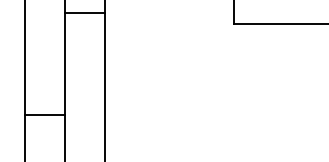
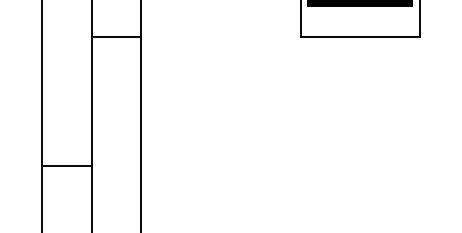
line: (84, 13) -> (116, 36), moved
line: (44, 115) -> (66, 165), moved

